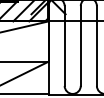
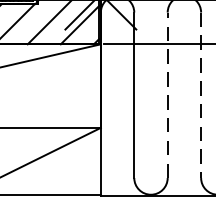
line: (80, 46) -> (167, 96), solid -> dashed
line: (96, 46) -> (200, 96), solid -> dashed

